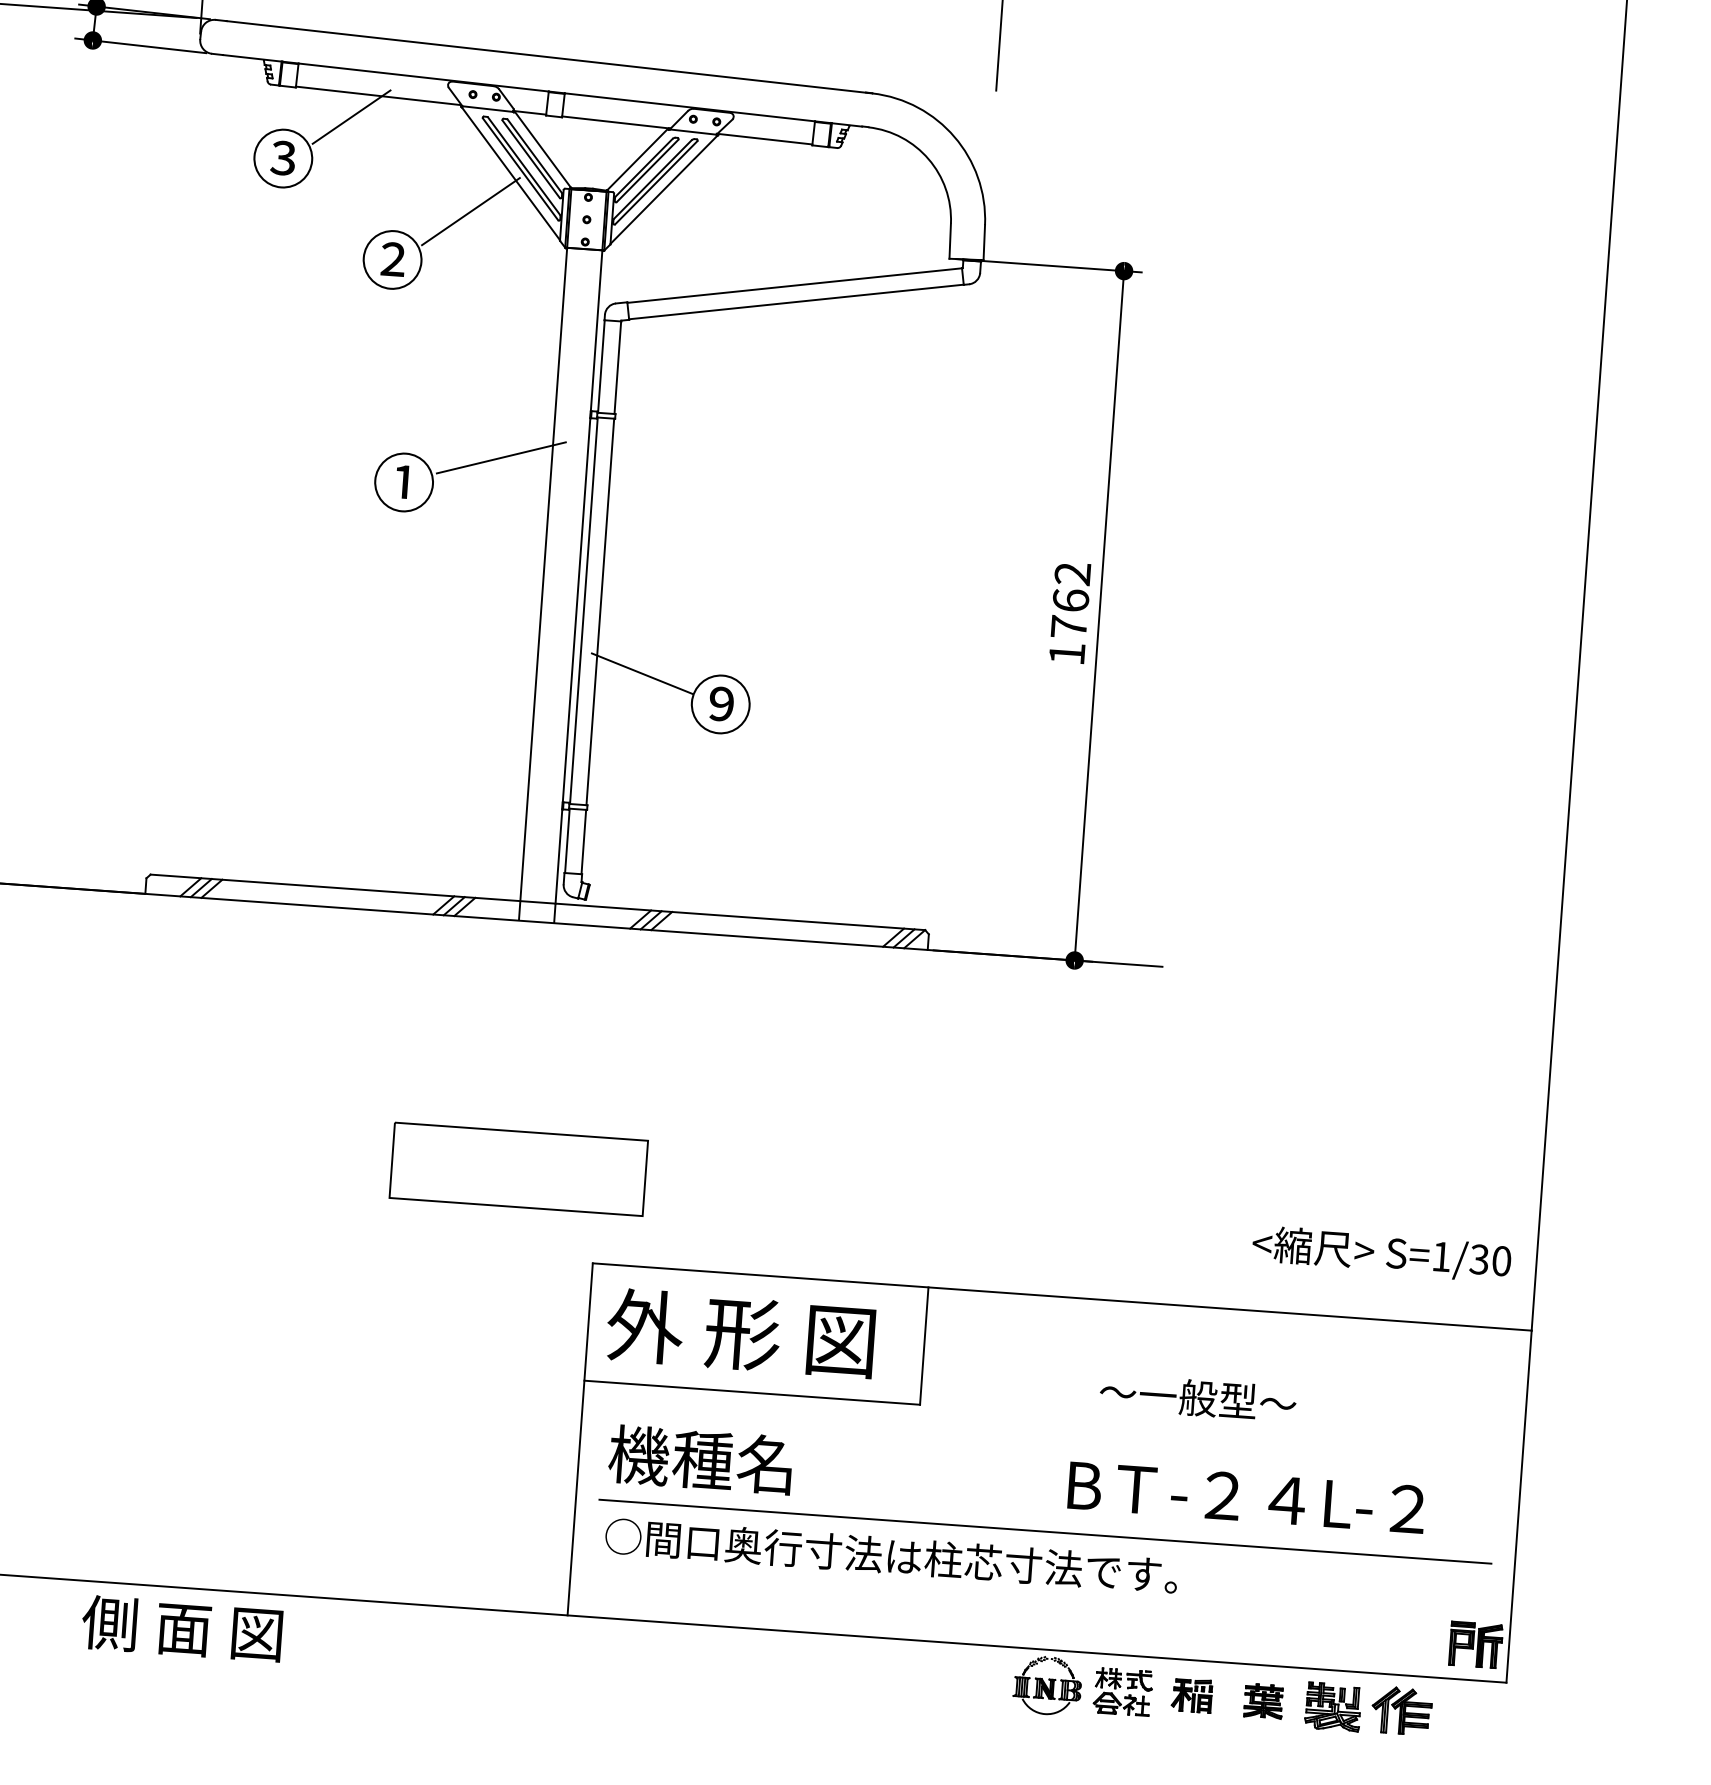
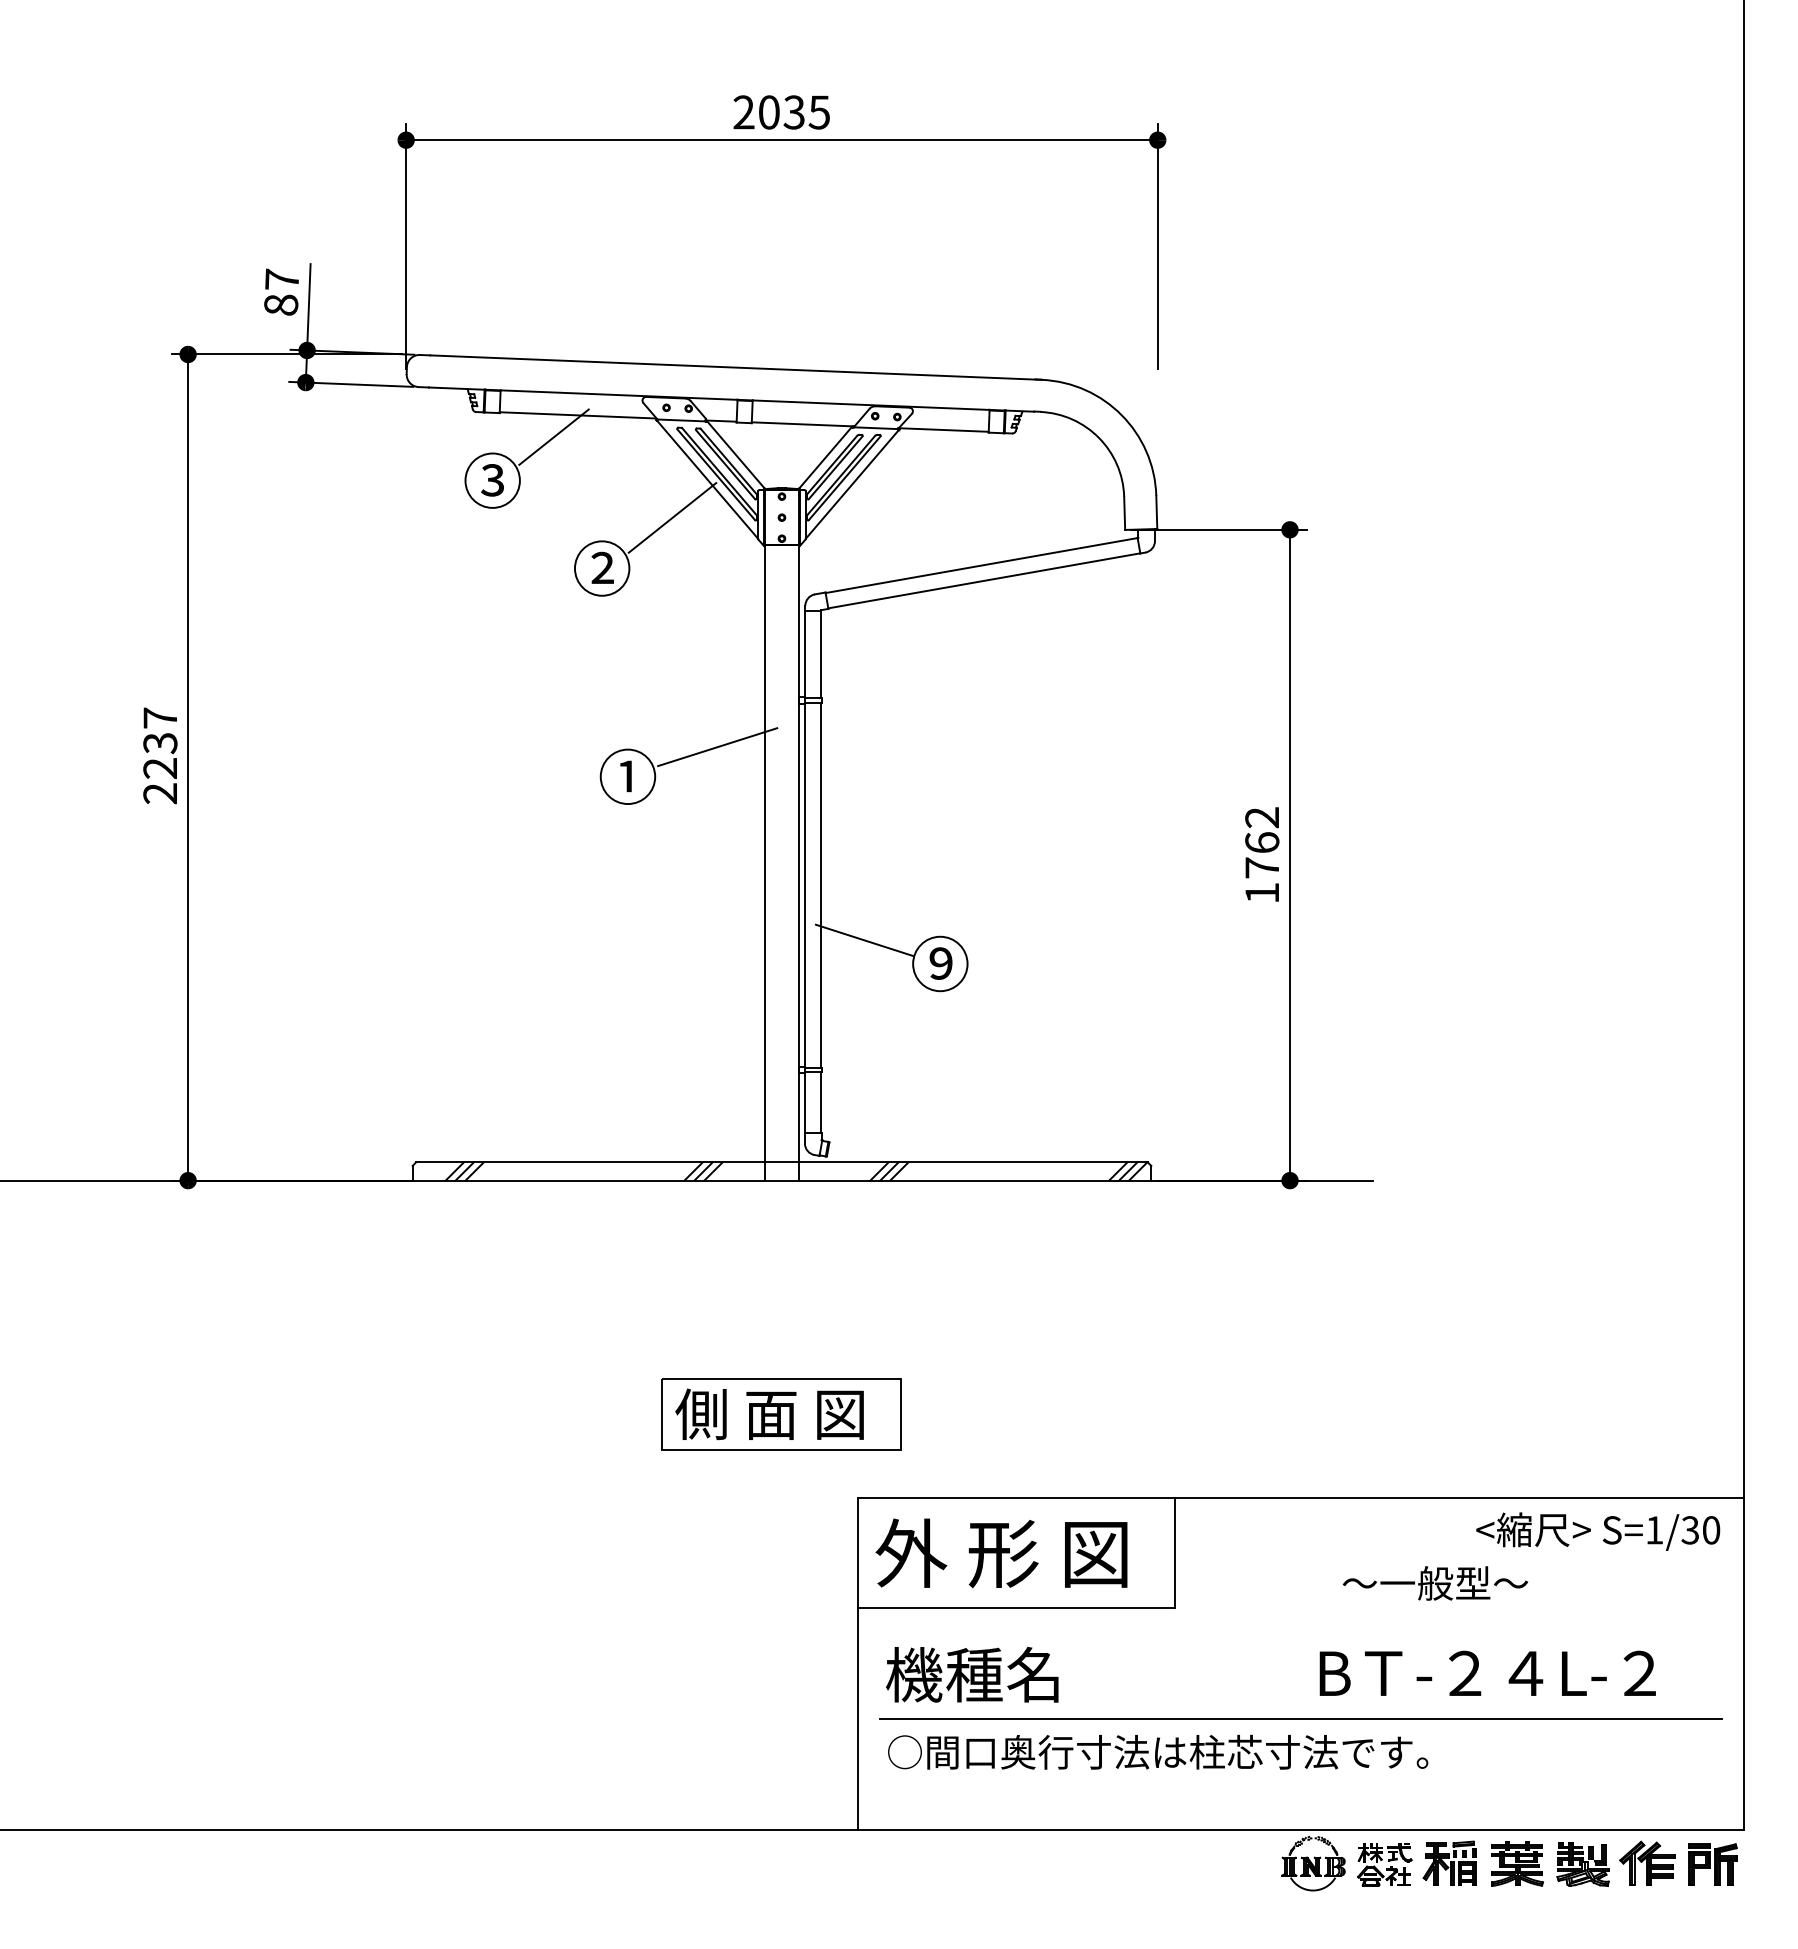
text: (1382, 1253) -> (1598, 1531), moved
text: (181, 1628) -> (769, 1414), moved
part: (1475, 1644) -> (1712, 1864), moved
part: (1191, 1694) -> (1449, 1862), size x1.43
part: (1263, 1701) -> (1517, 1863), size x1.43

